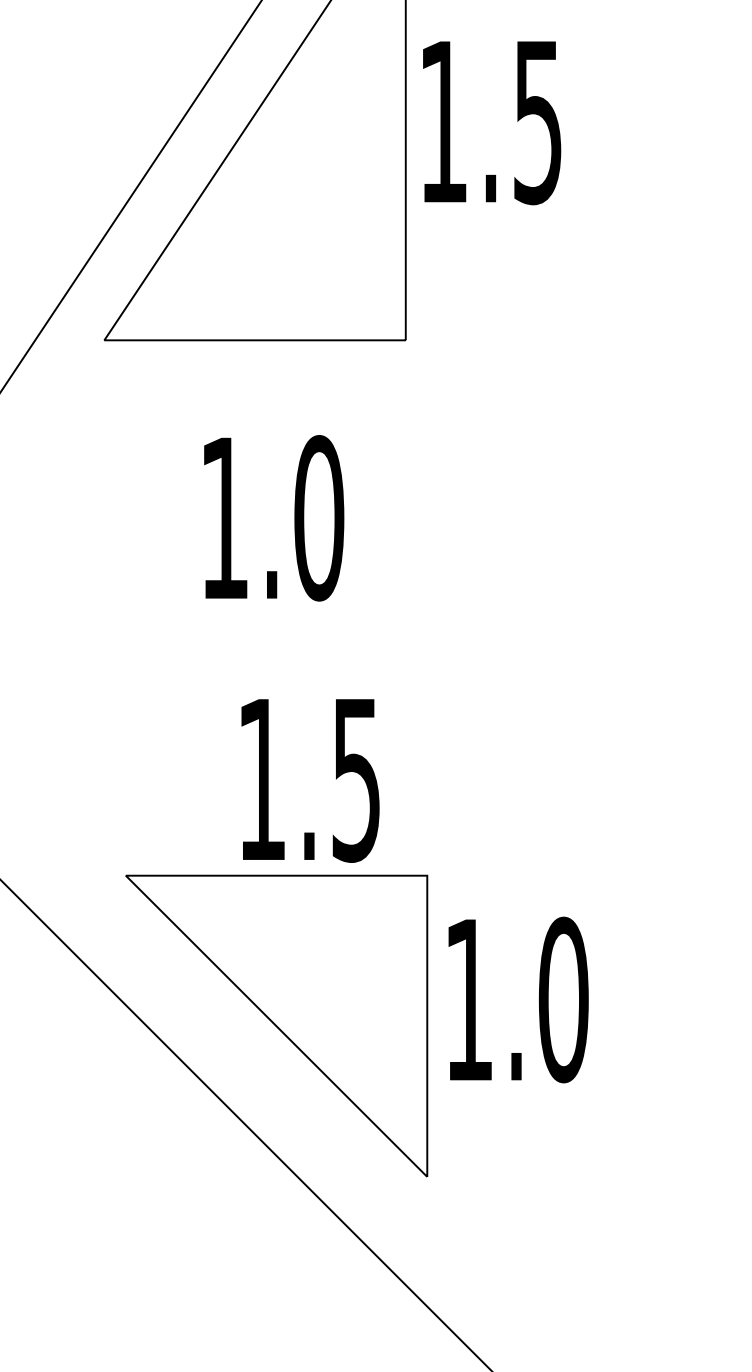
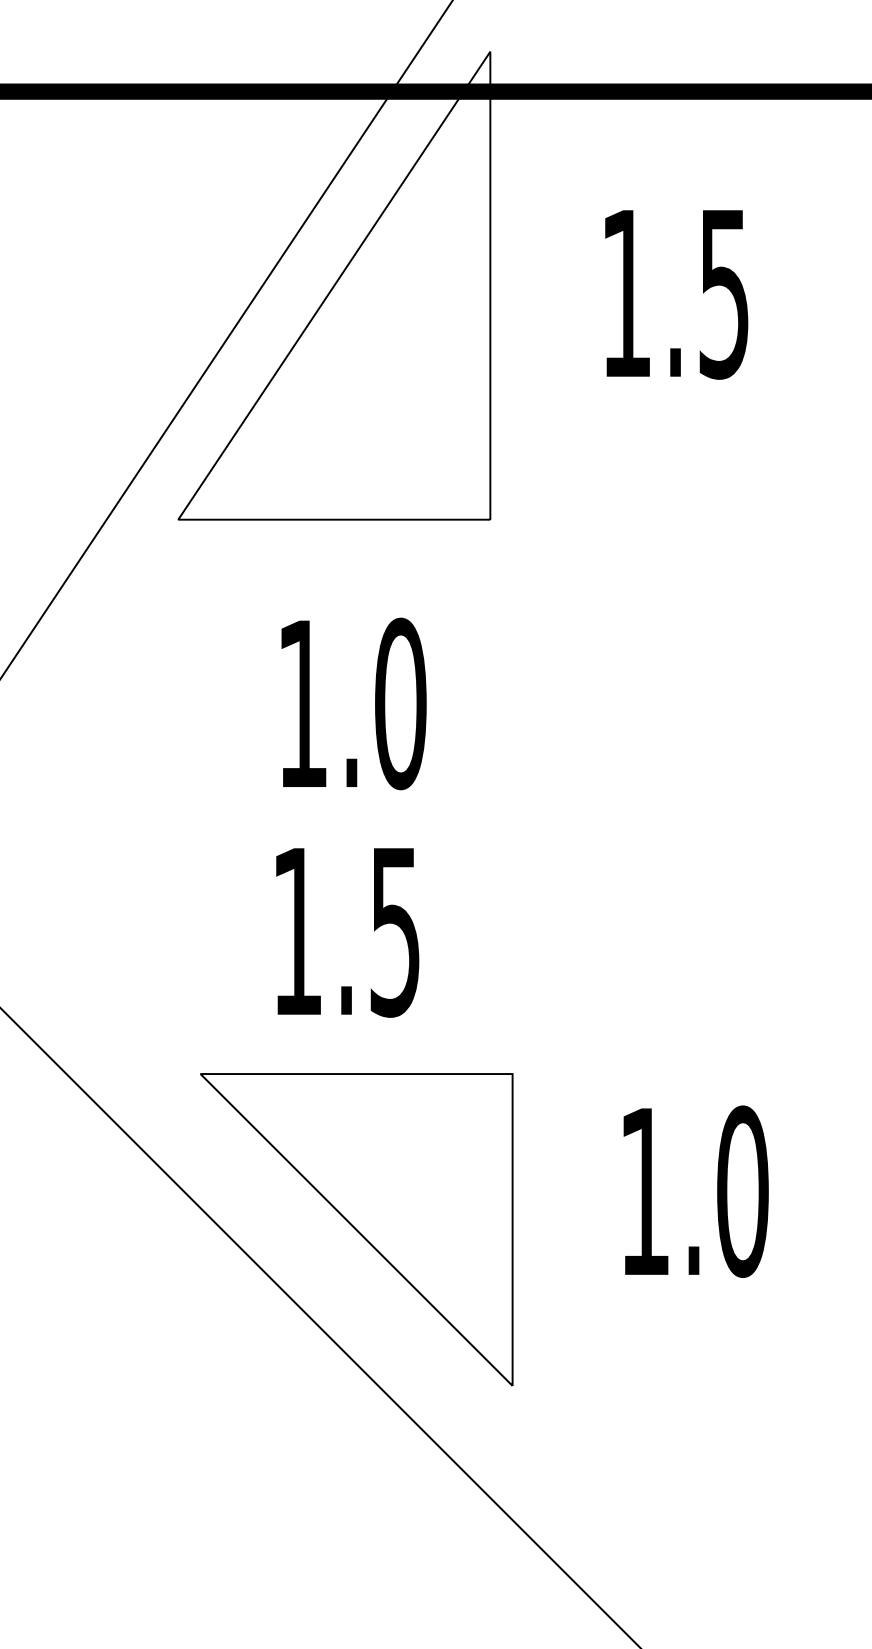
text: (491, 122) -> (676, 294), moved
text: (310, 780) -> (347, 932), moved
text: (517, 999) -> (695, 1191), moved

